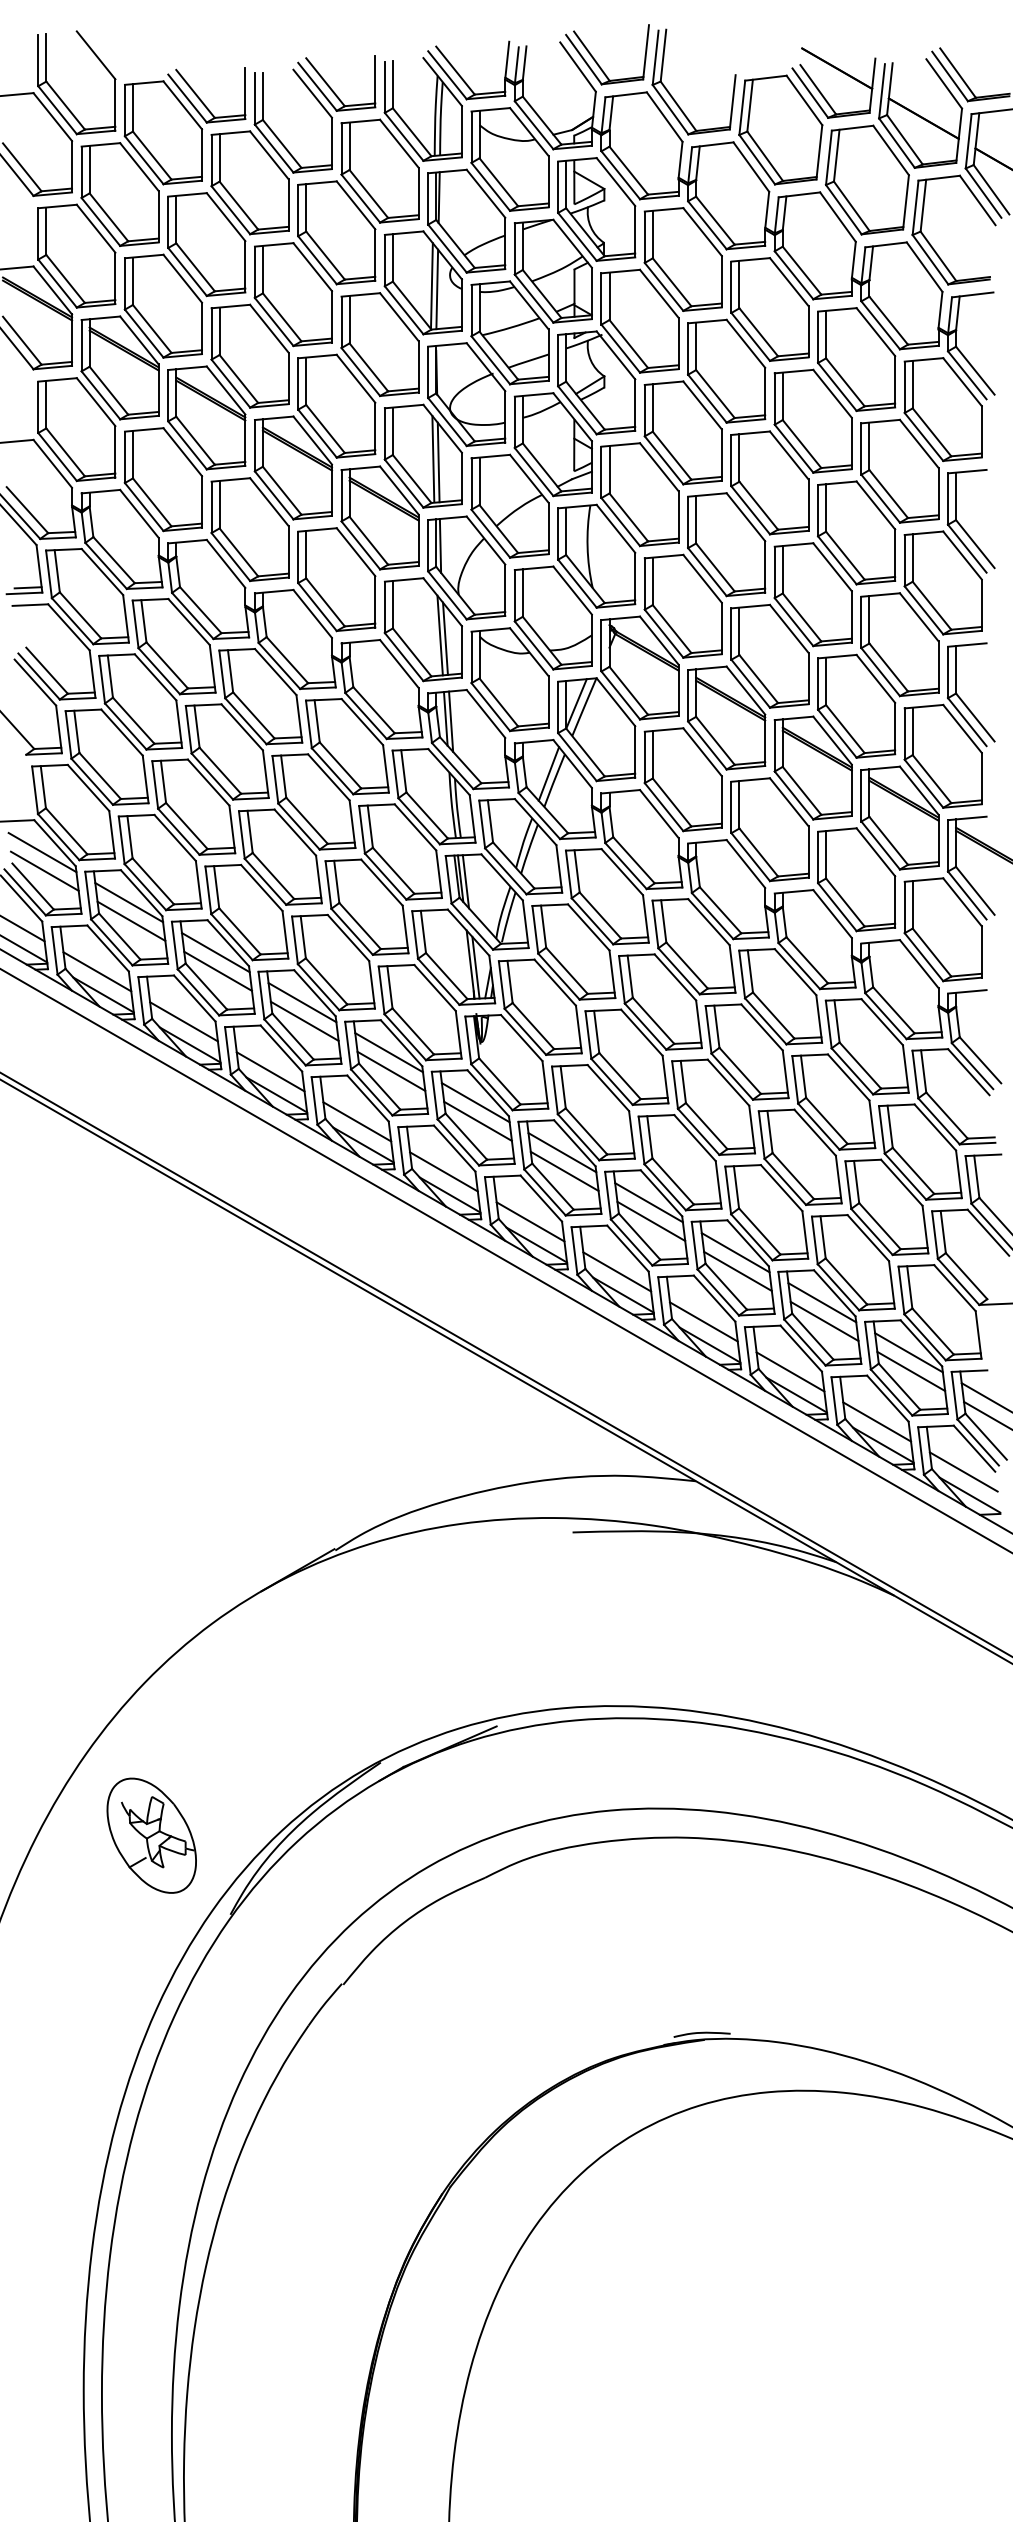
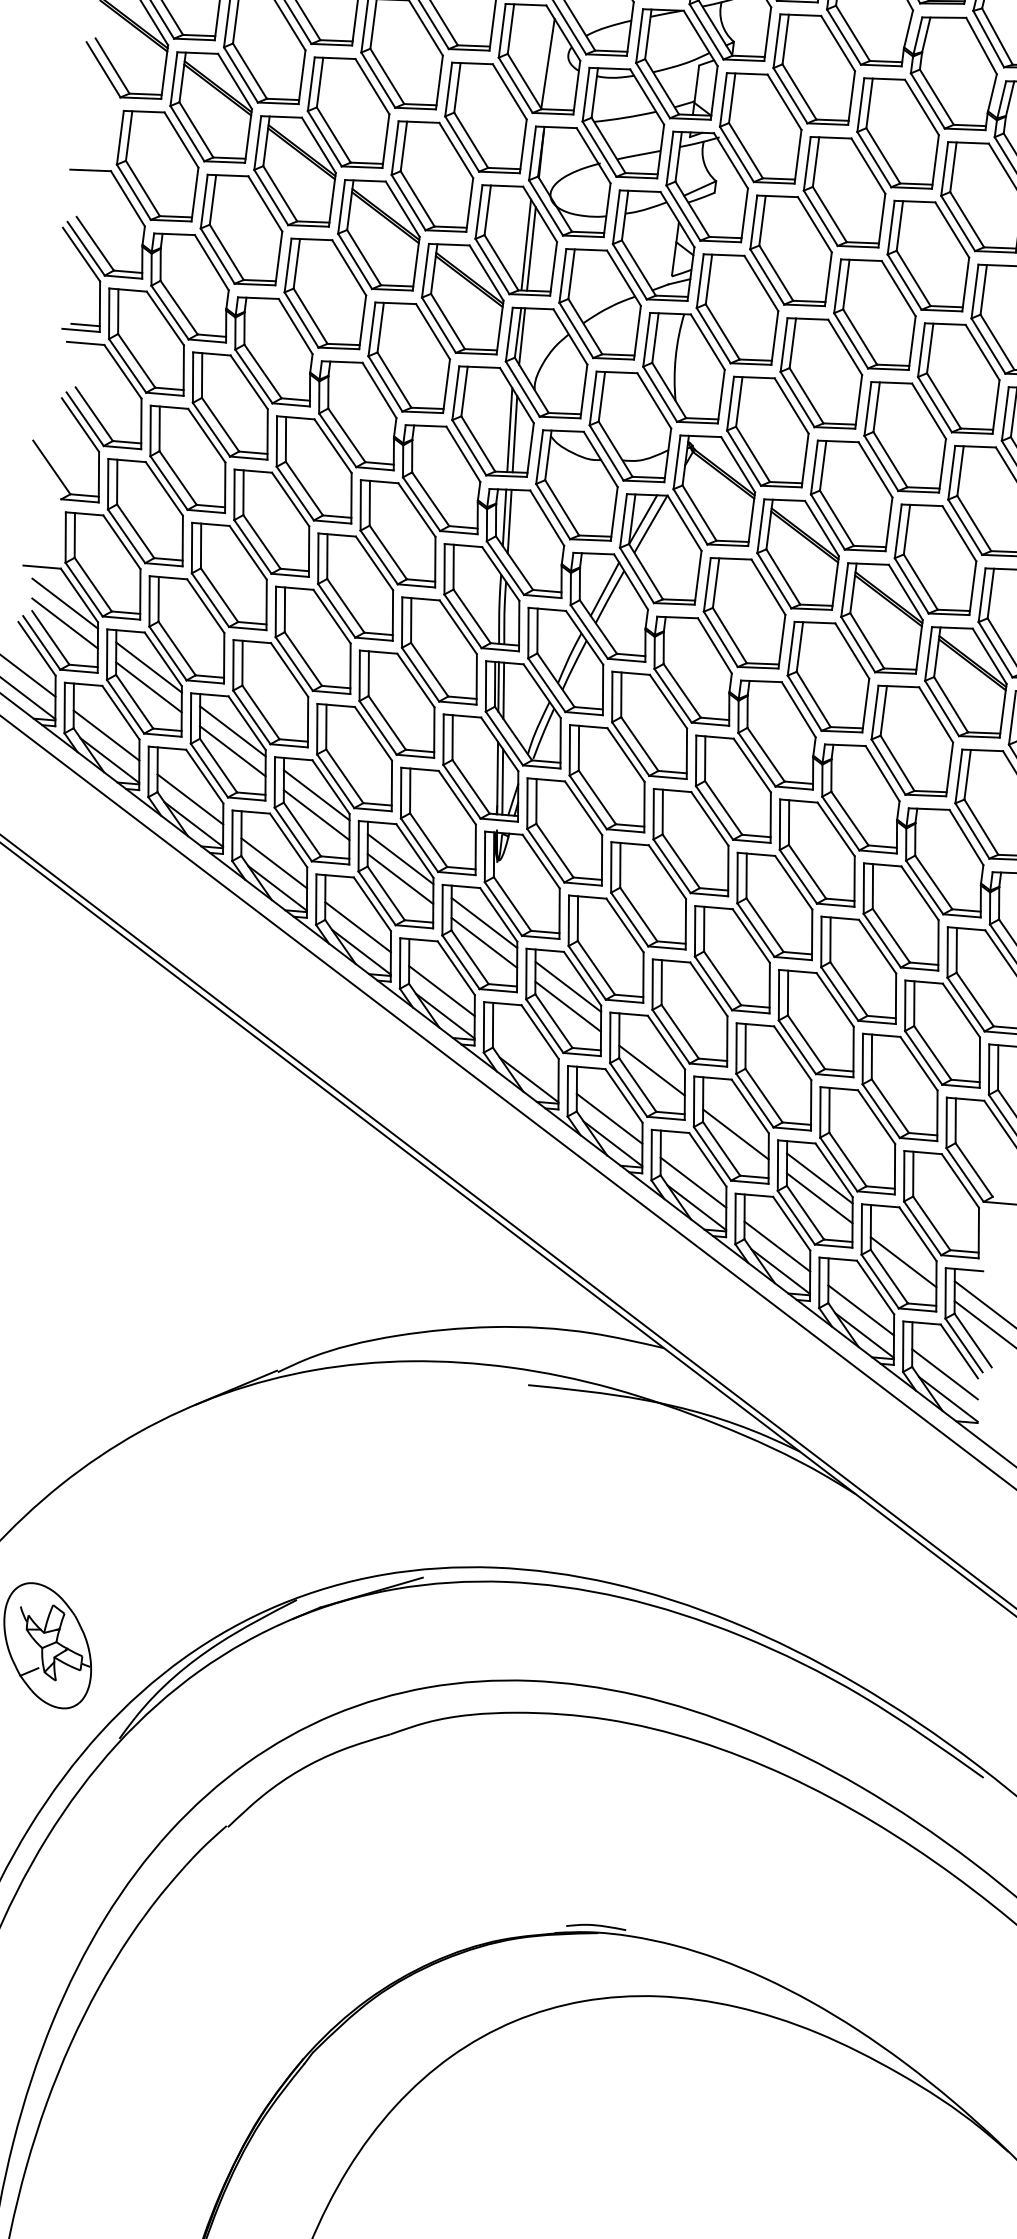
line: (437, 289) -> (553, 68), removed
line: (648, 1202) -> (651, 1050), removed
line: (530, 1221) -> (525, 1054), removed
line: (735, 1252) -> (735, 1114), removed
line: (908, 1352) -> (903, 1242), removed

